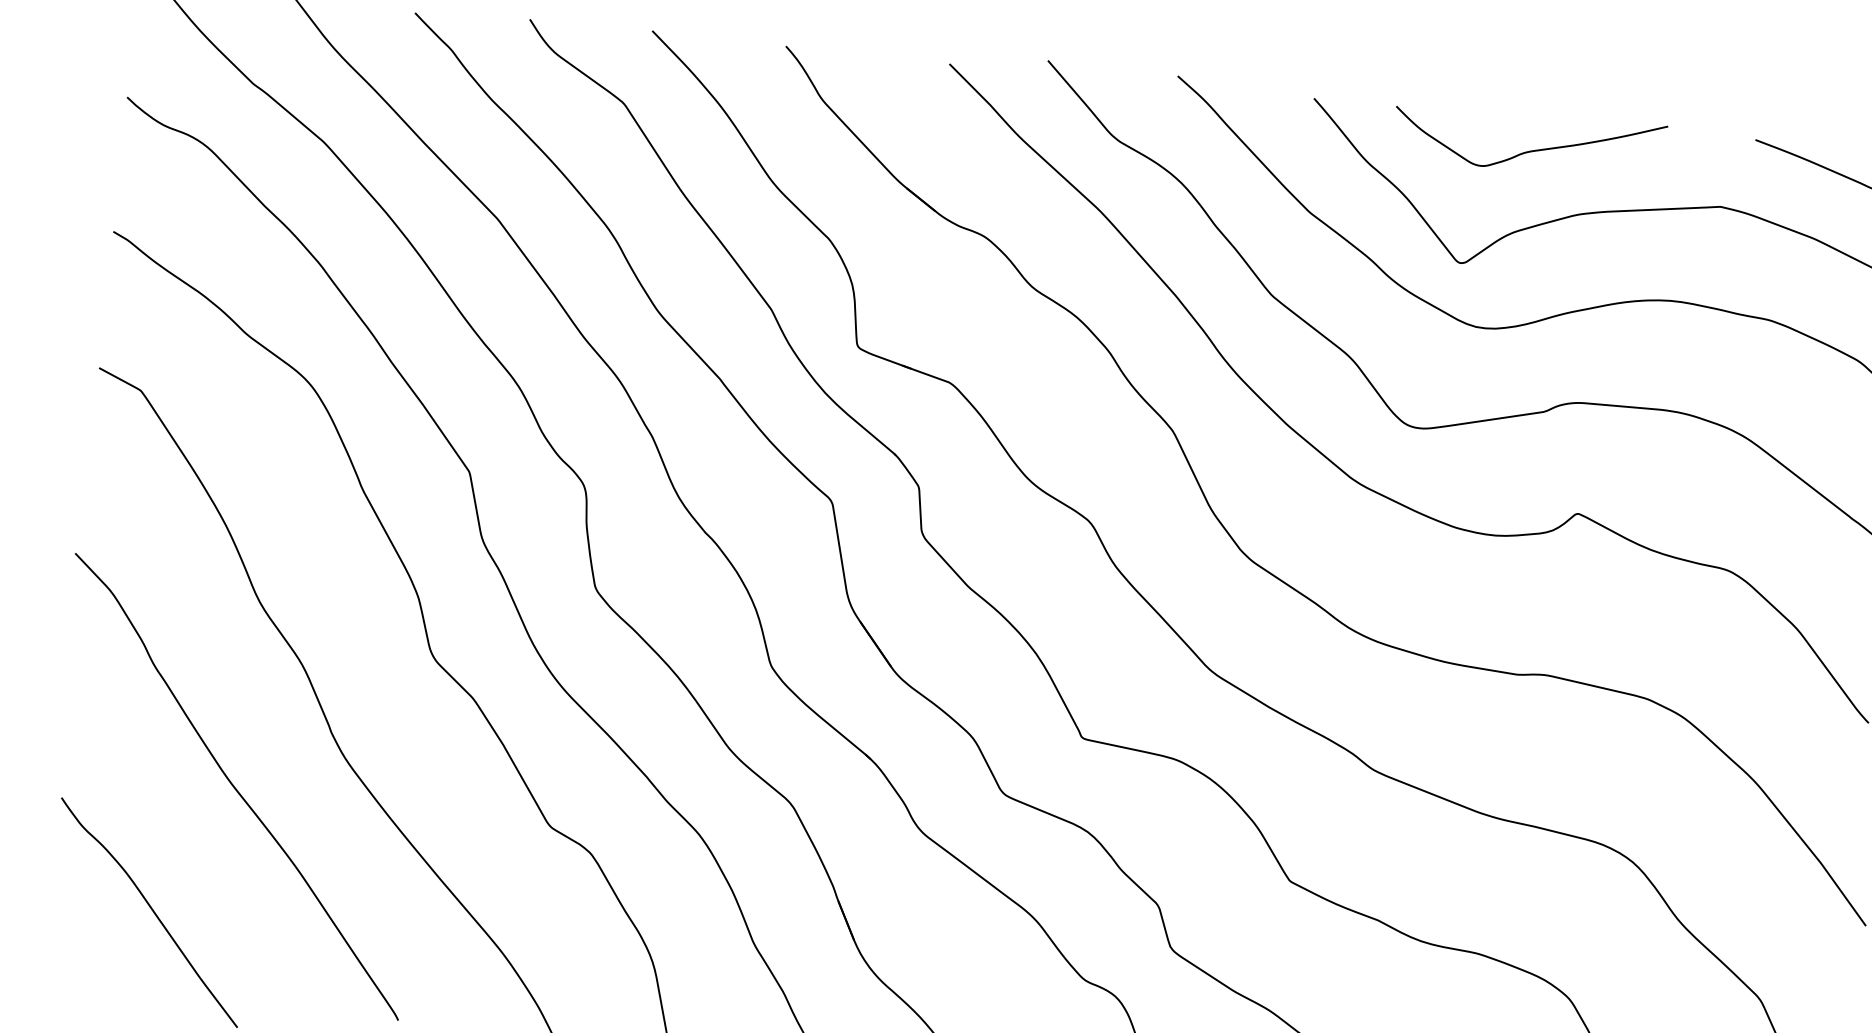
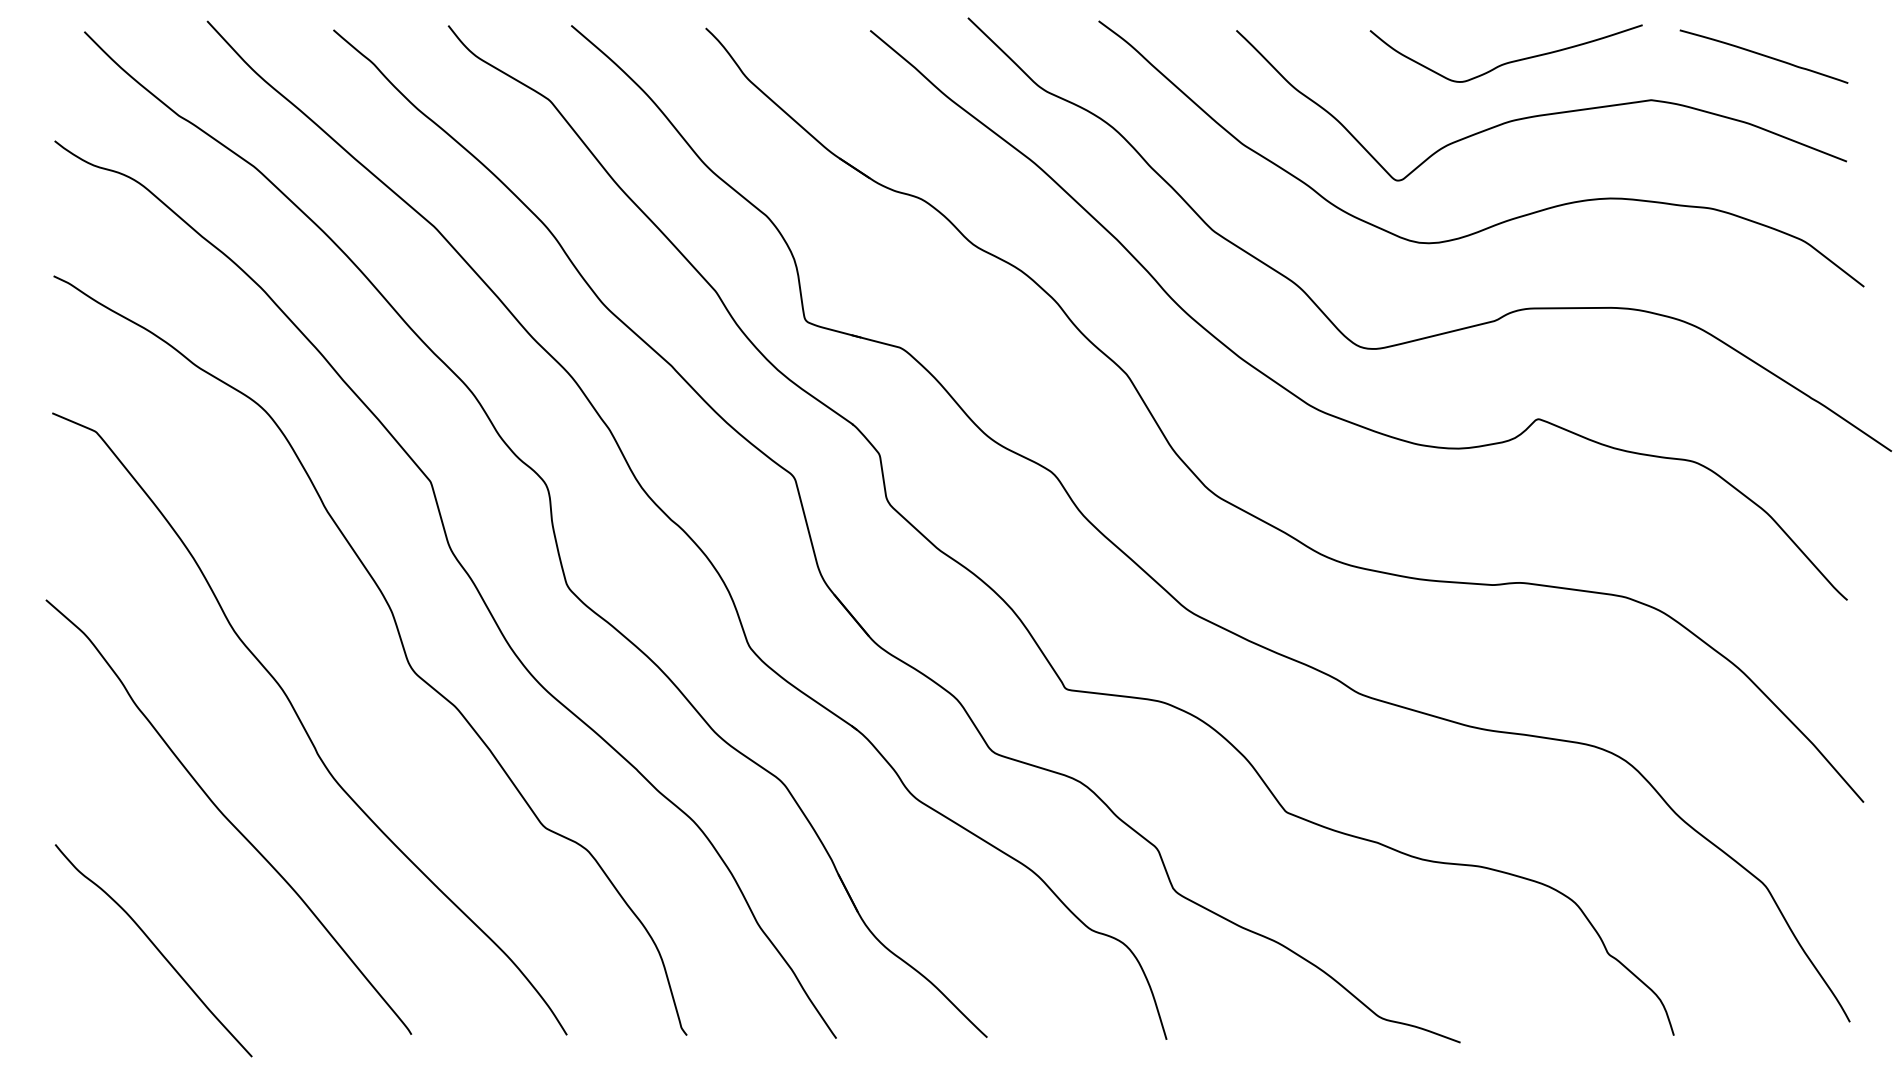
curve: (1531, 150) -> (1508, 61), moved

